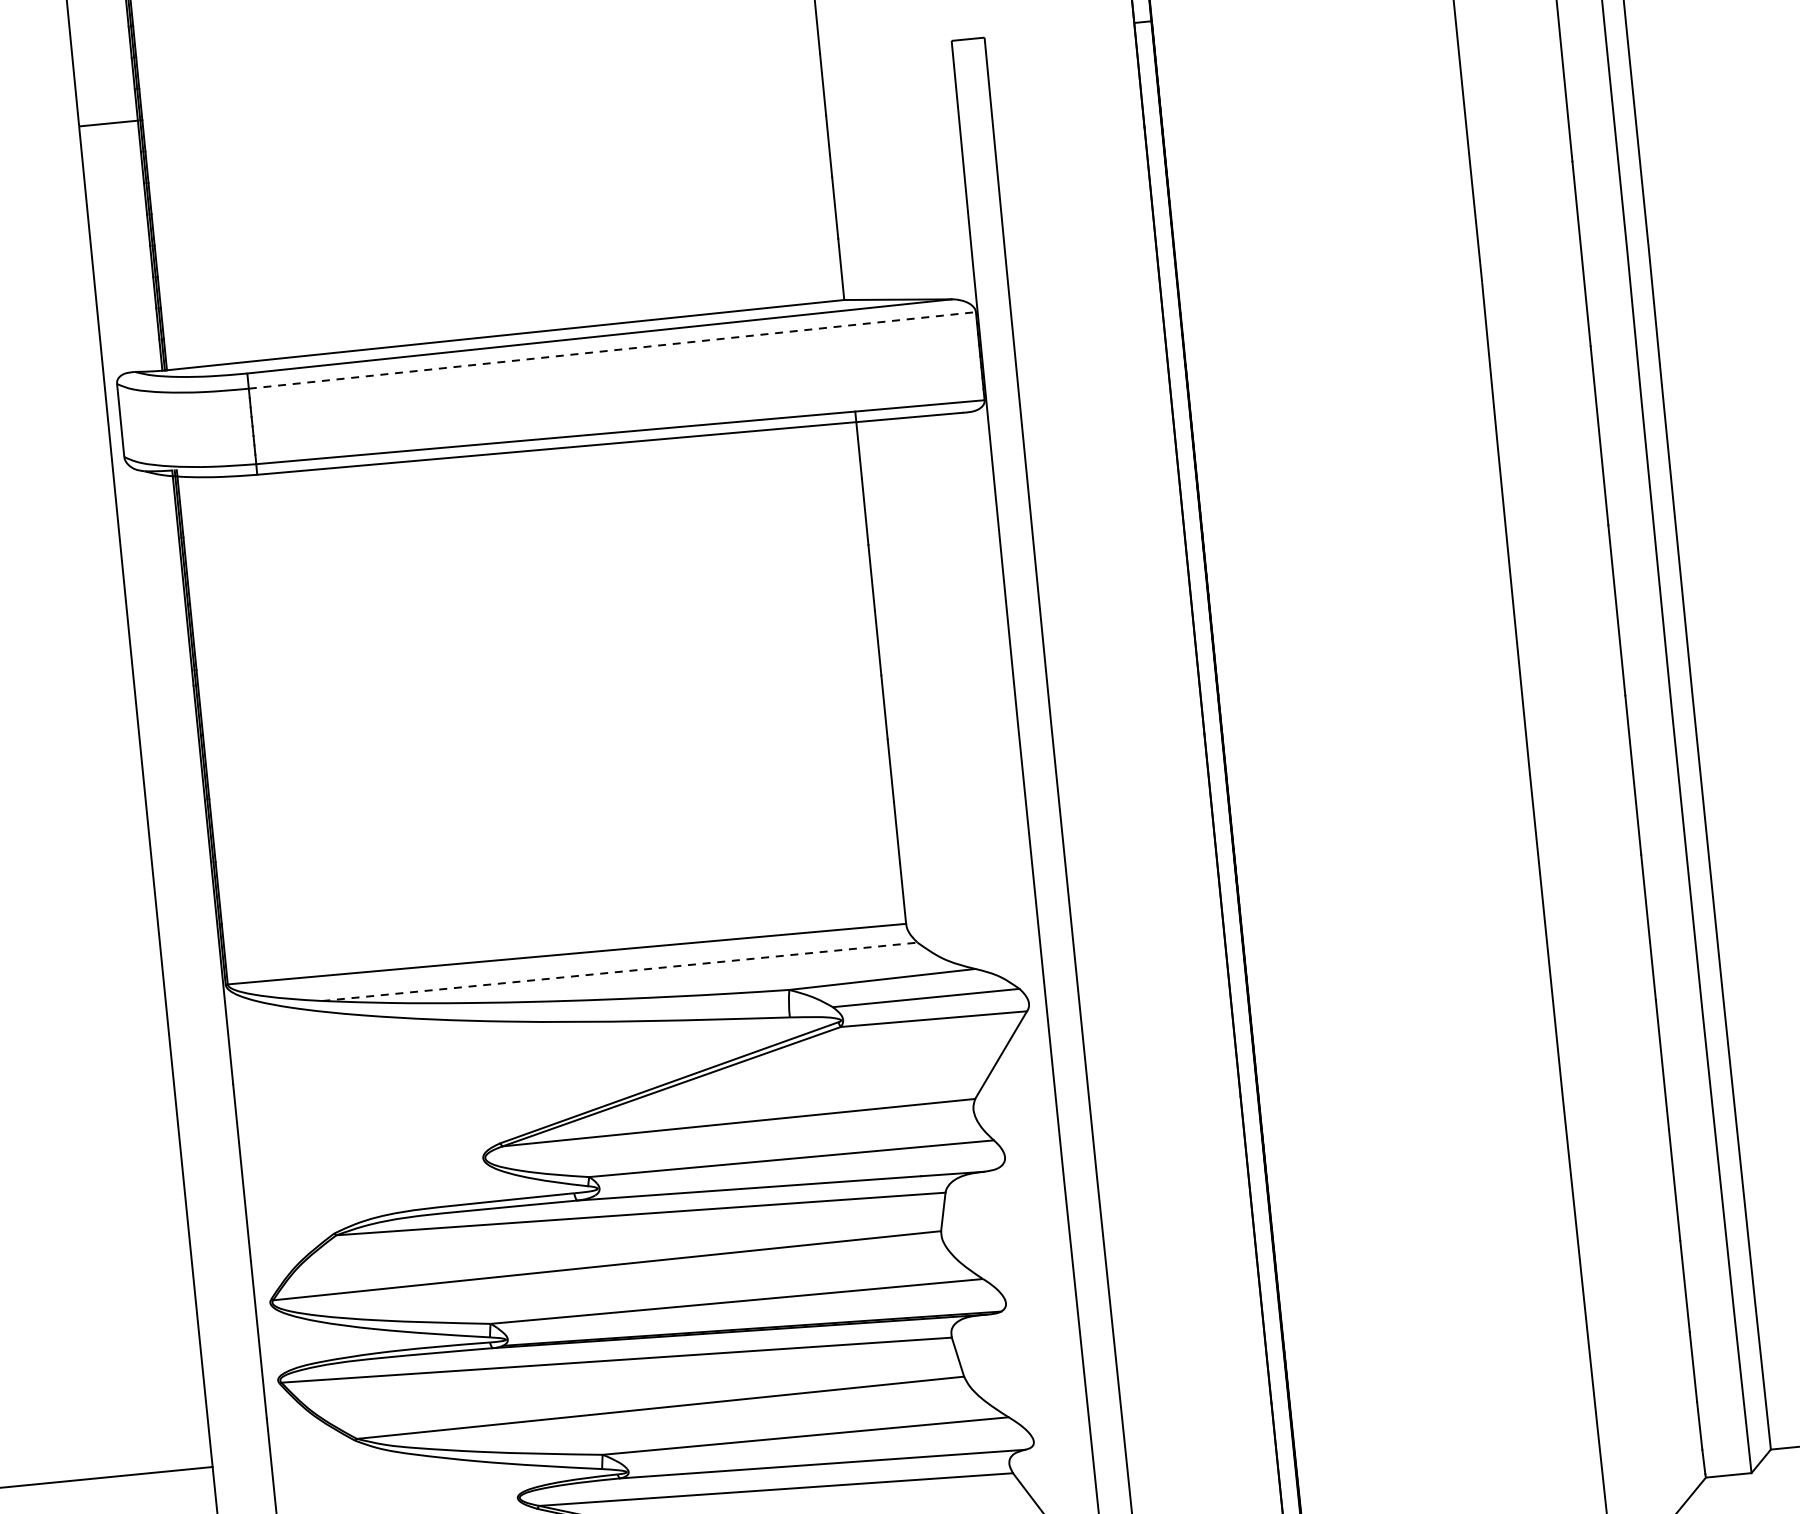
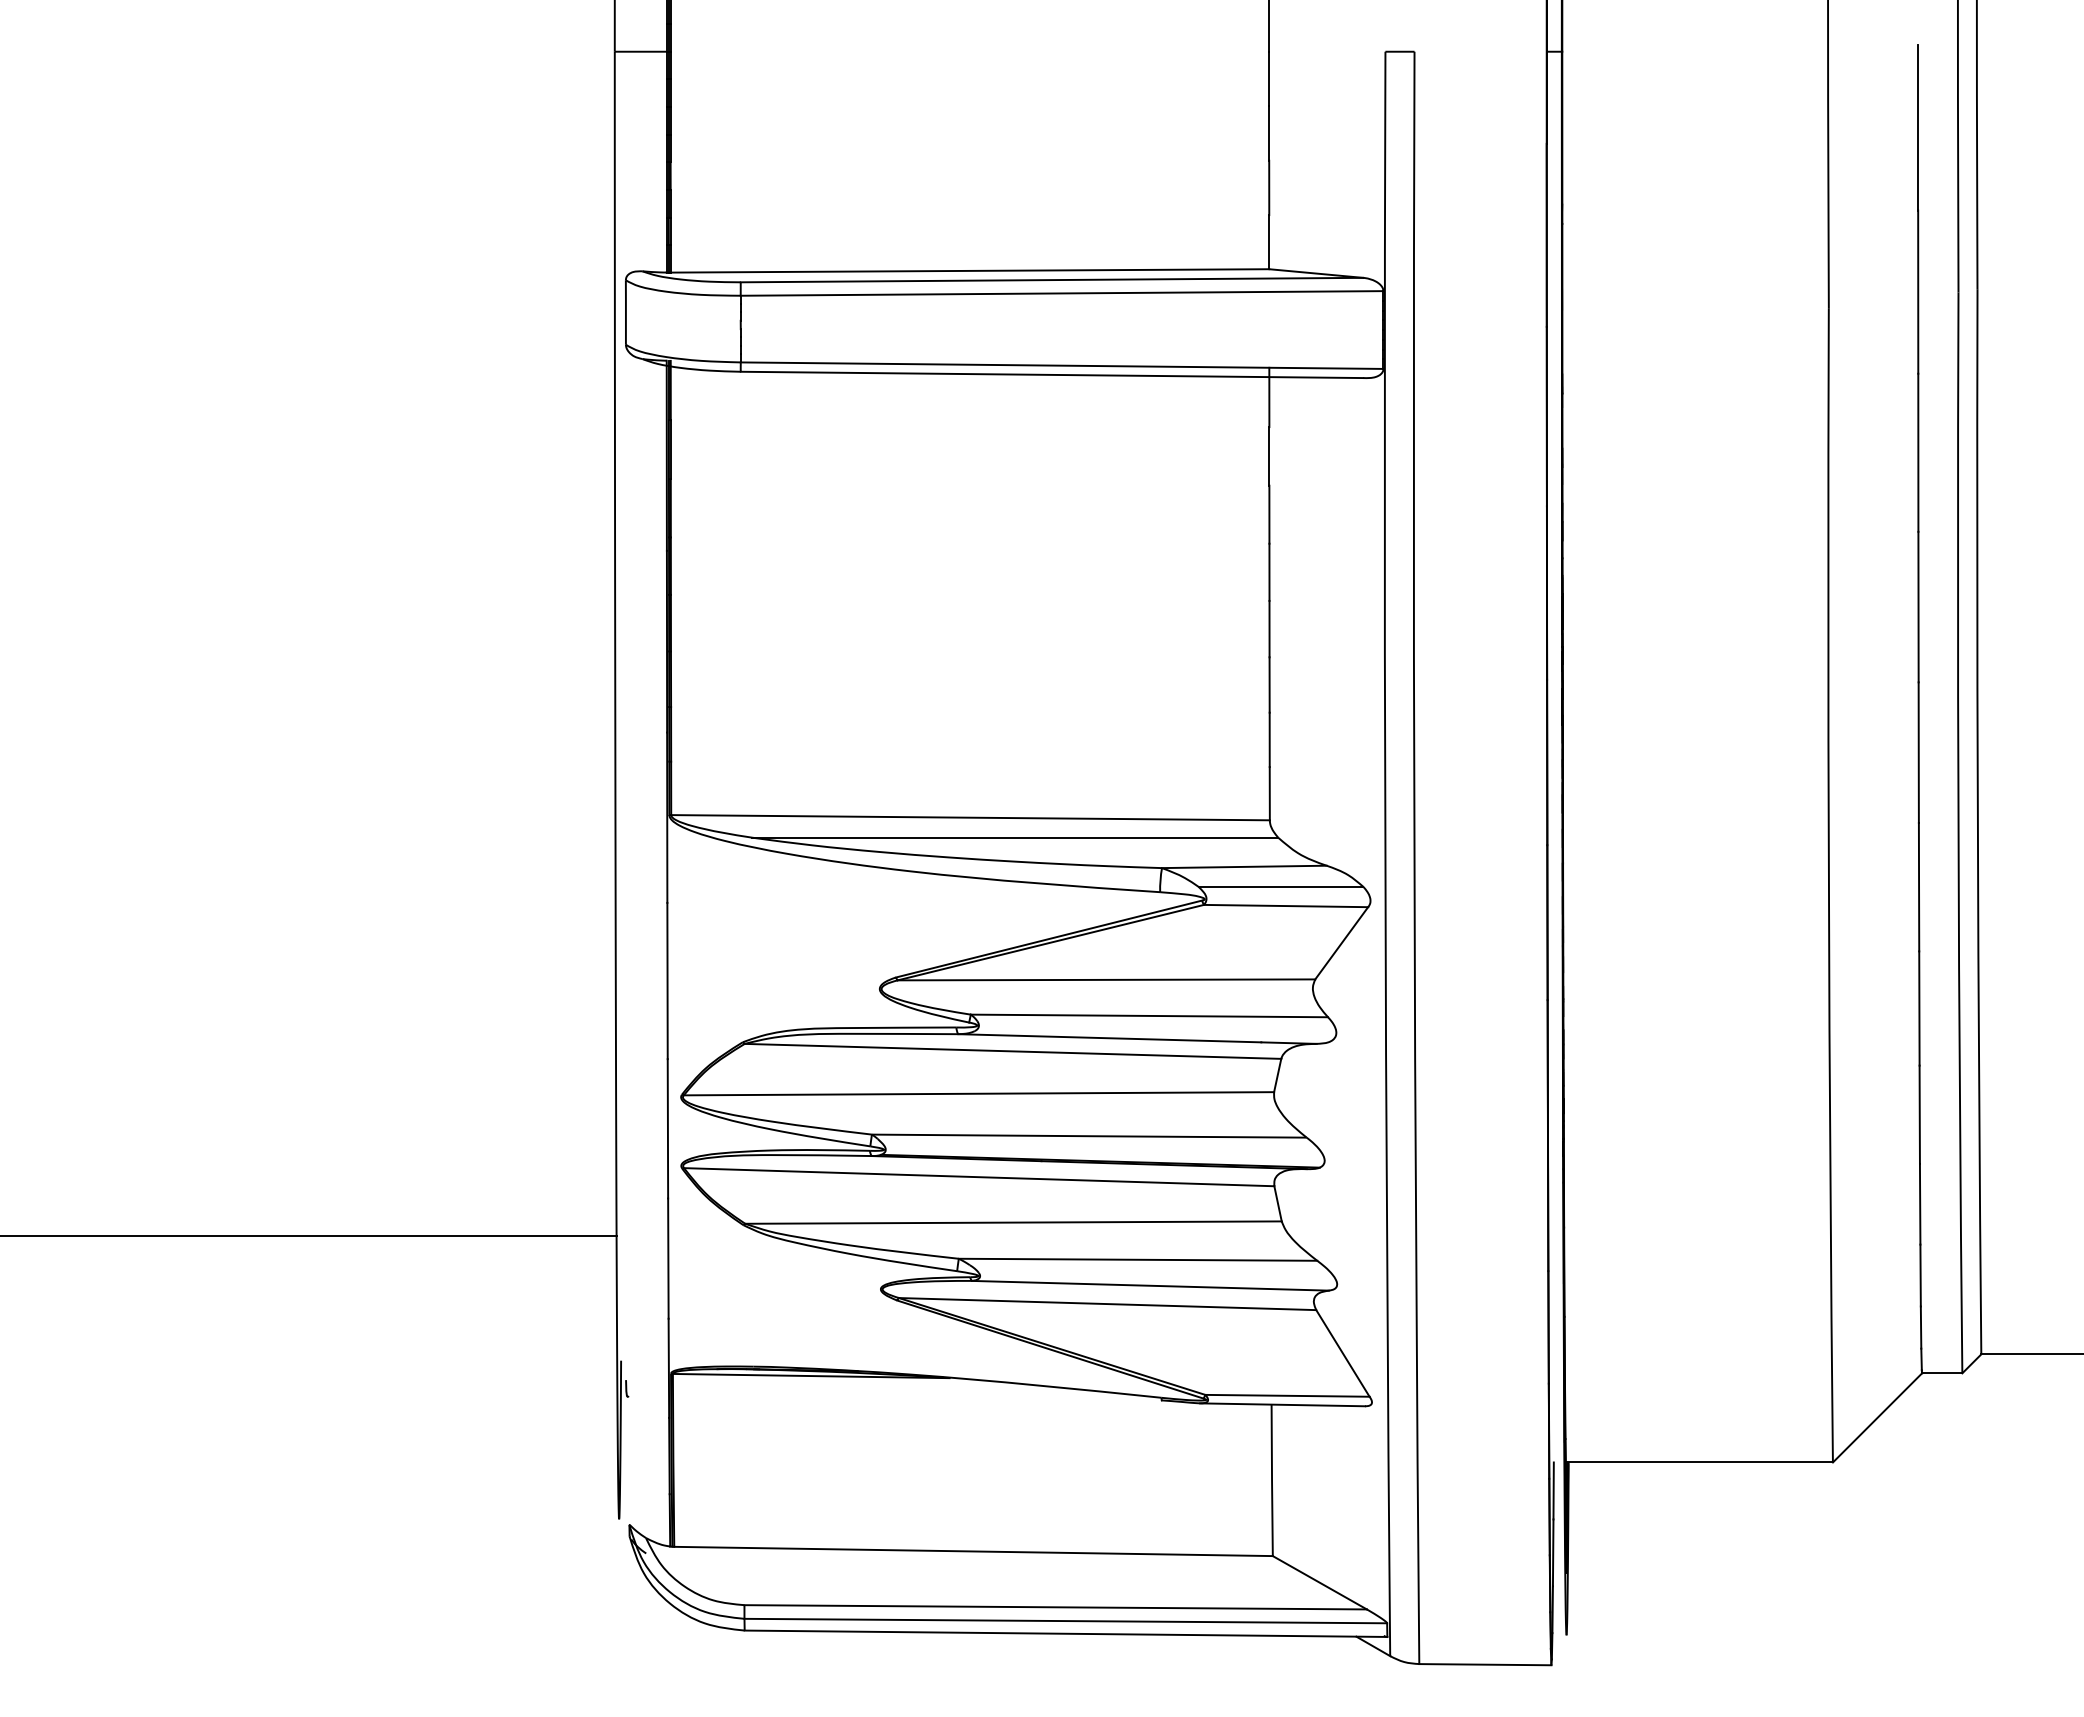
line: (612, 350) -> (1062, 293), dashed -> solid
line: (620, 971) -> (1015, 837), dashed -> solid

